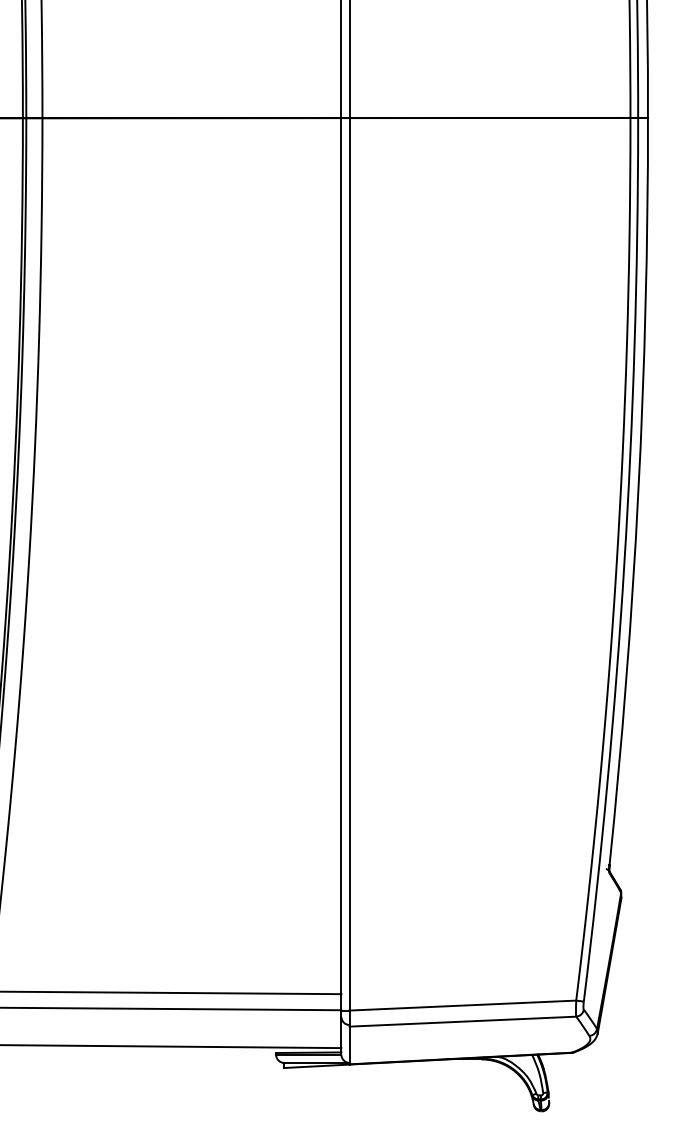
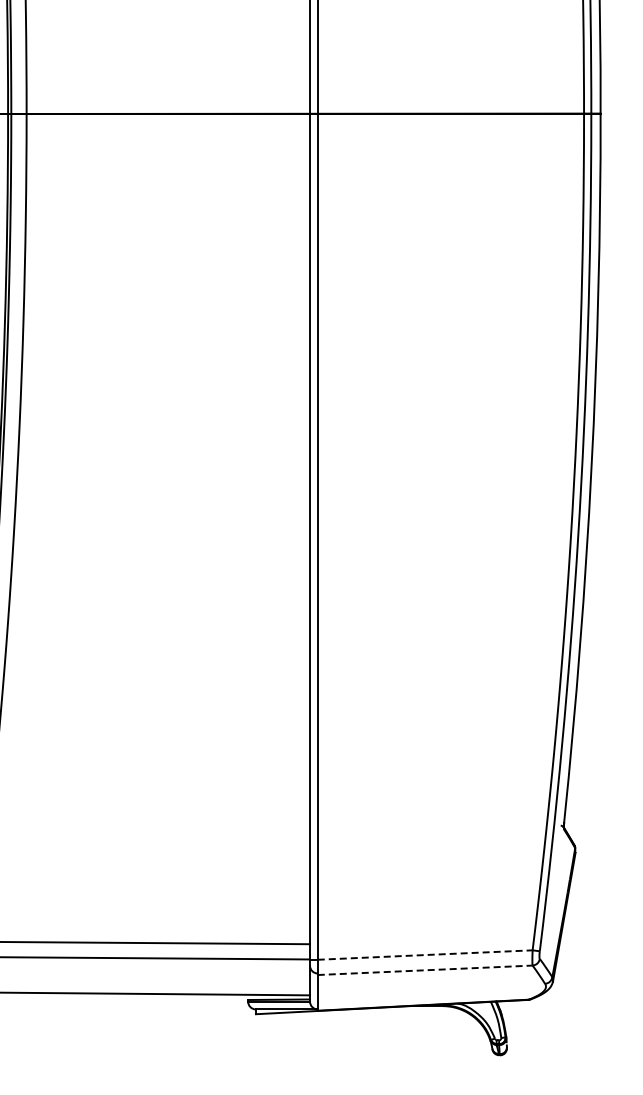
line: (463, 1006) -> (425, 955), solid -> dashed
line: (463, 1021) -> (425, 970), solid -> dashed

